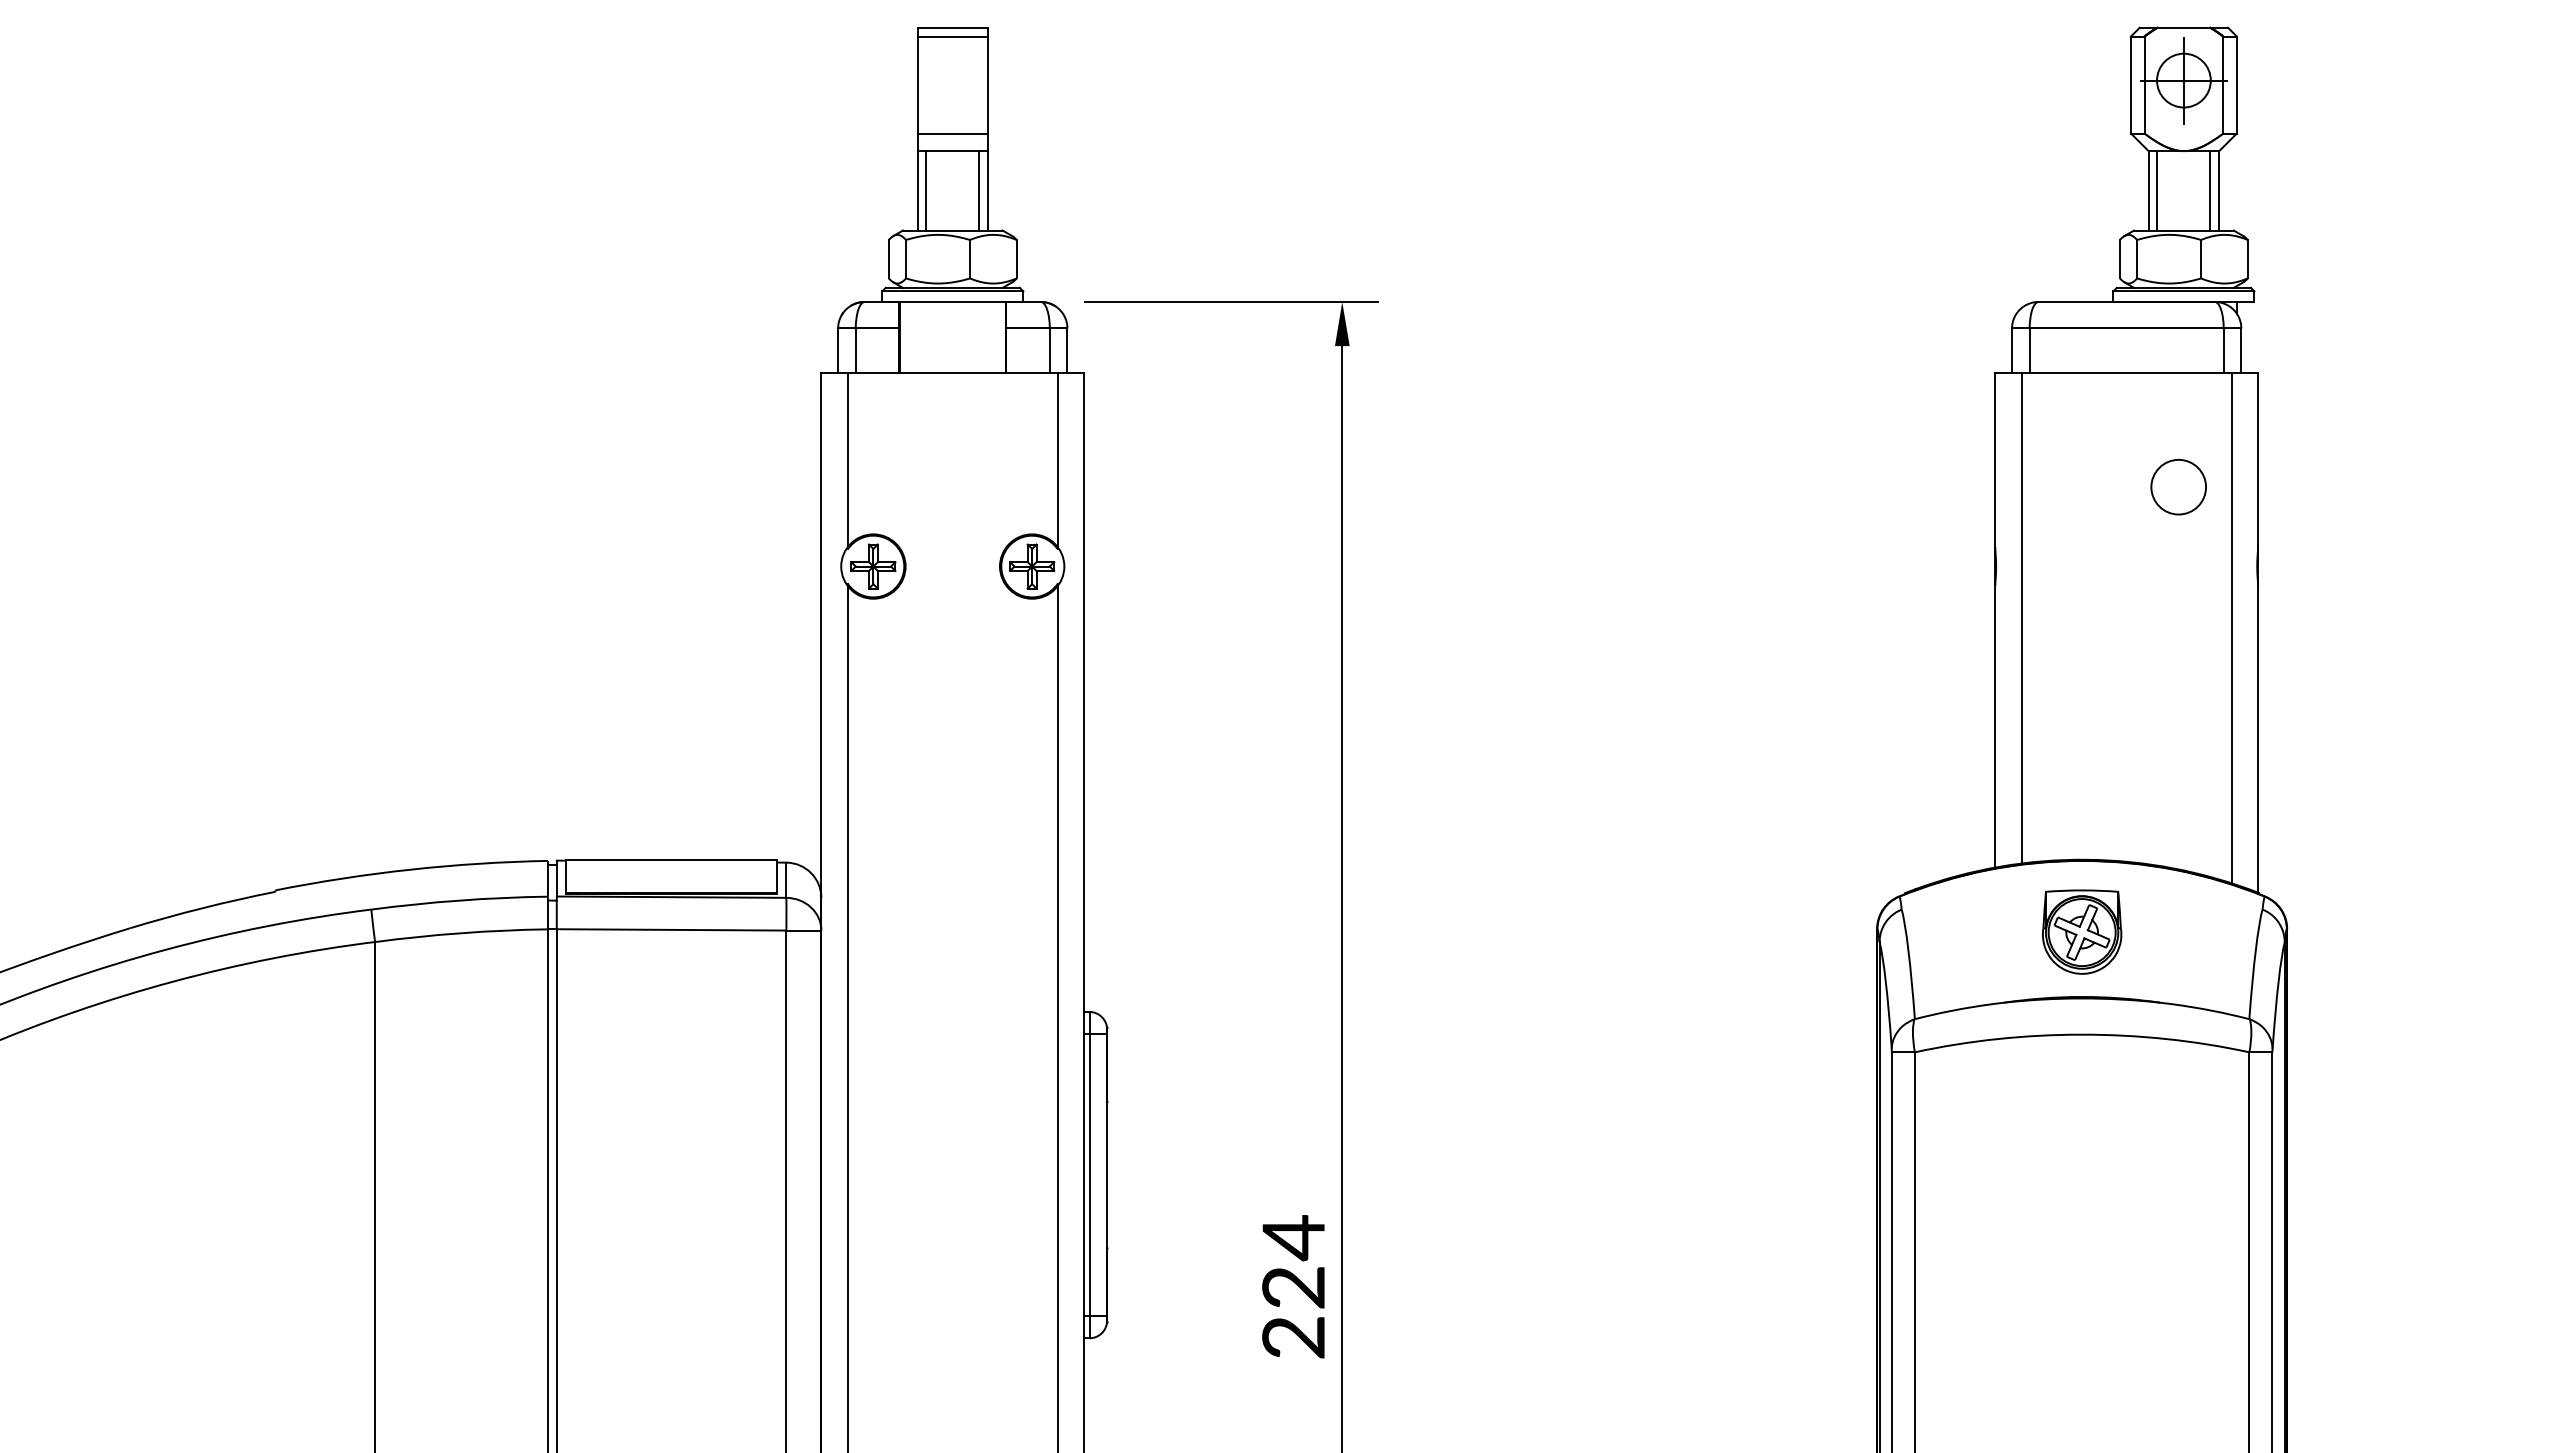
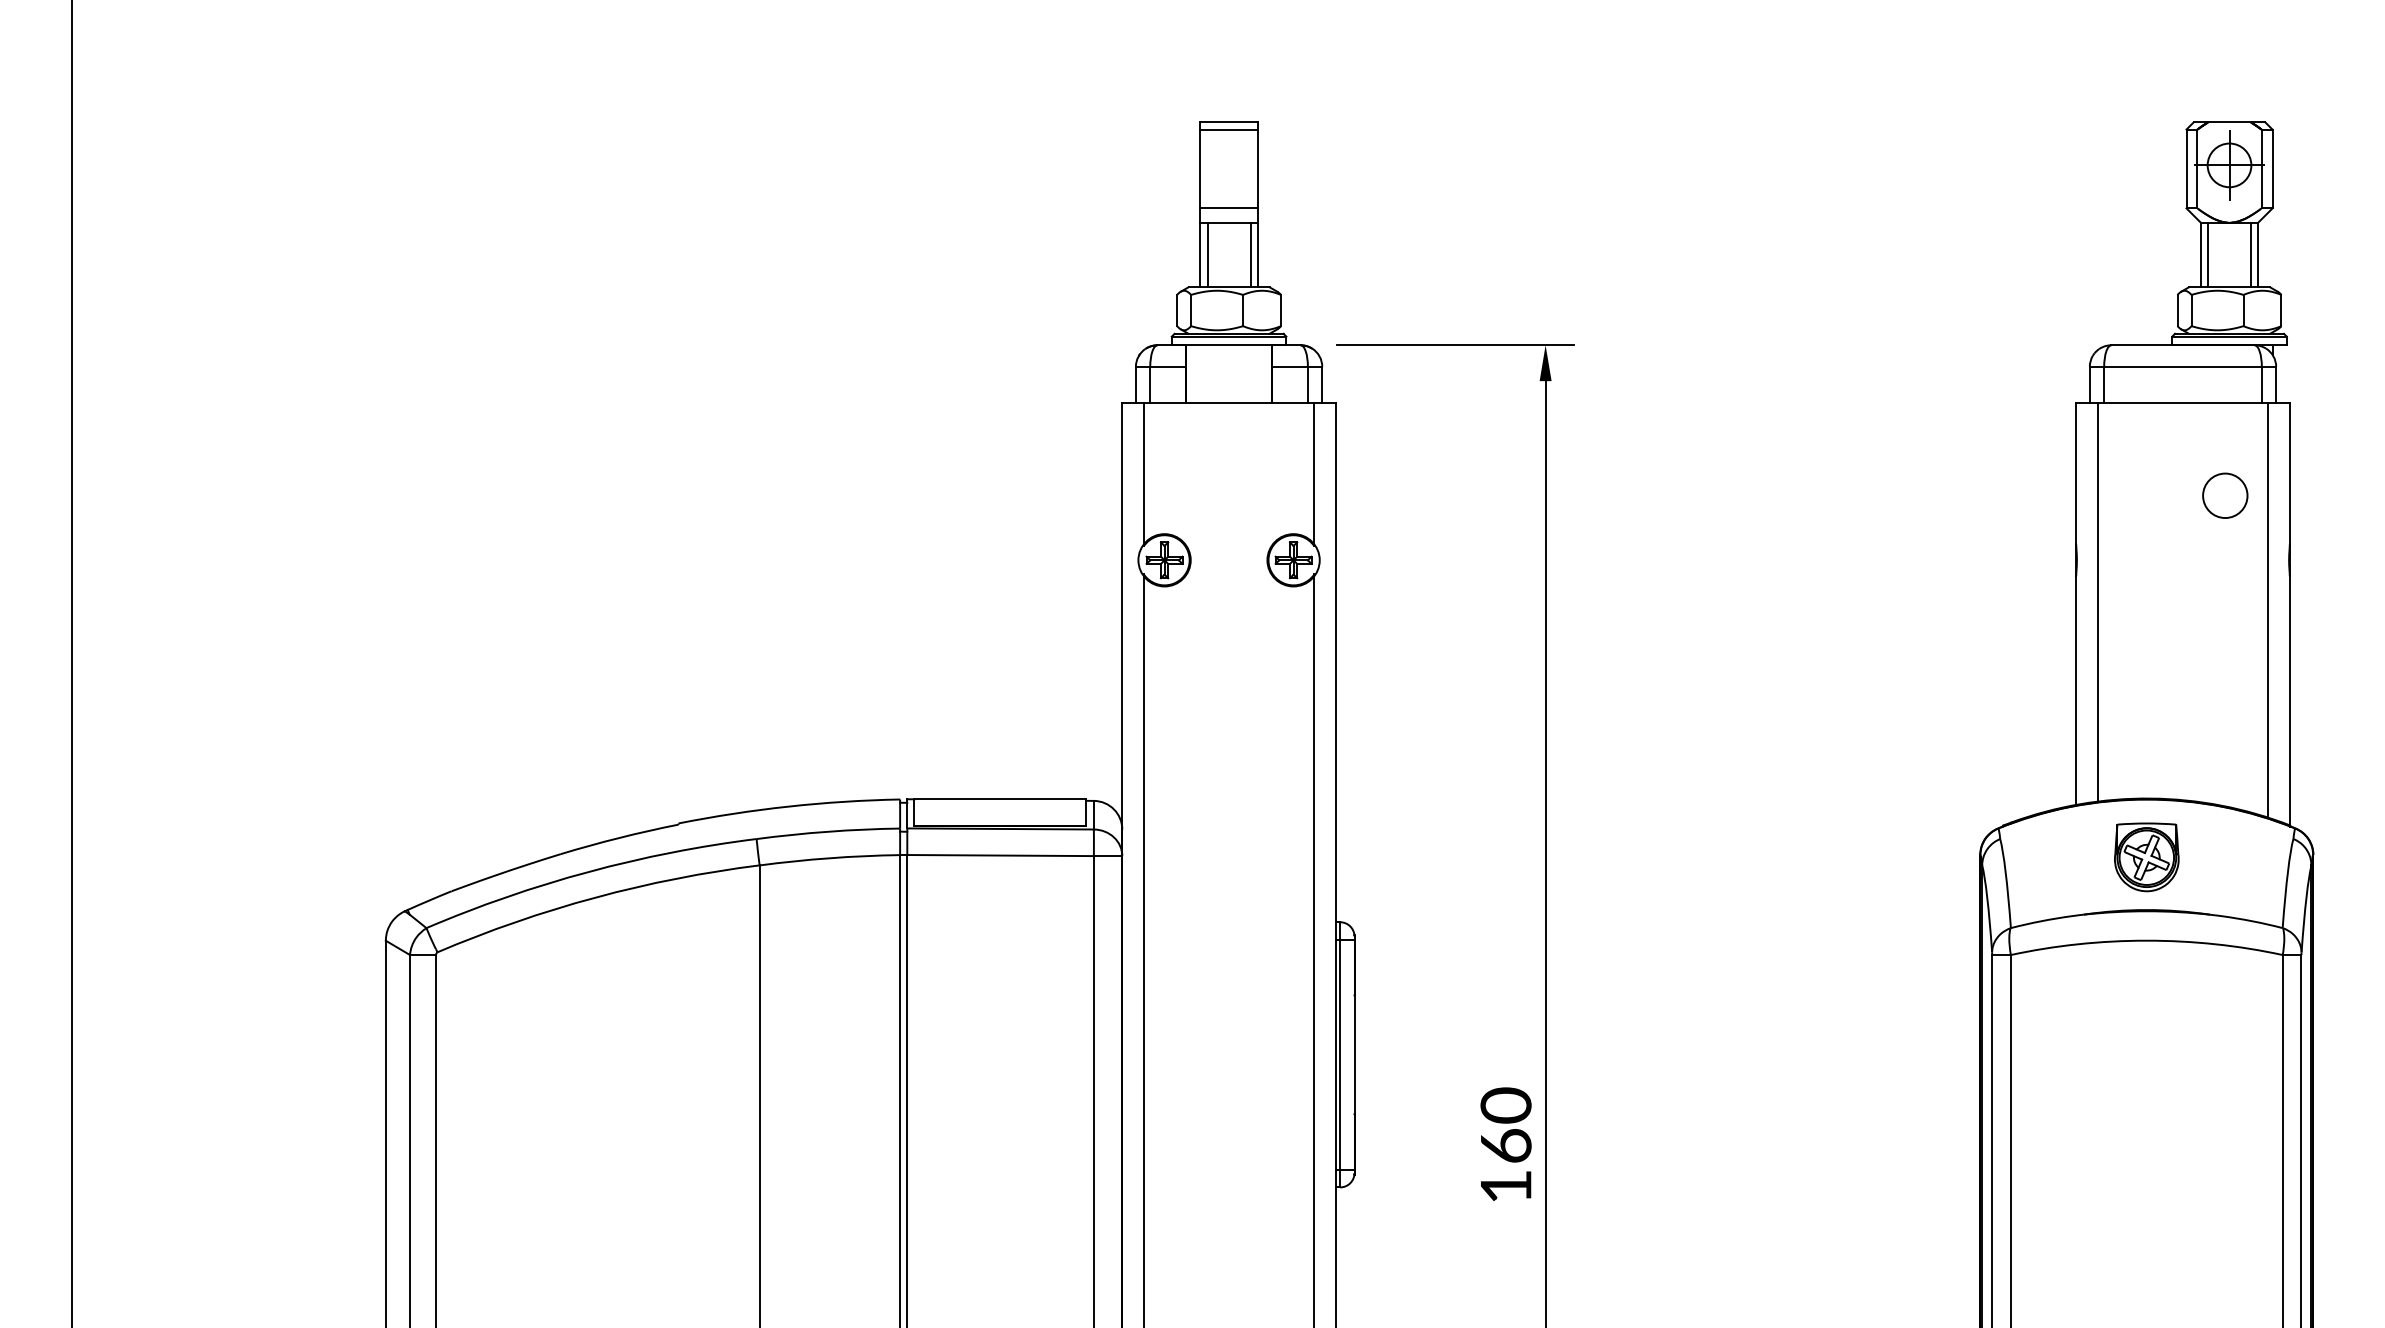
text: (1292, 1286) -> (1505, 1145), 224 -> 160

